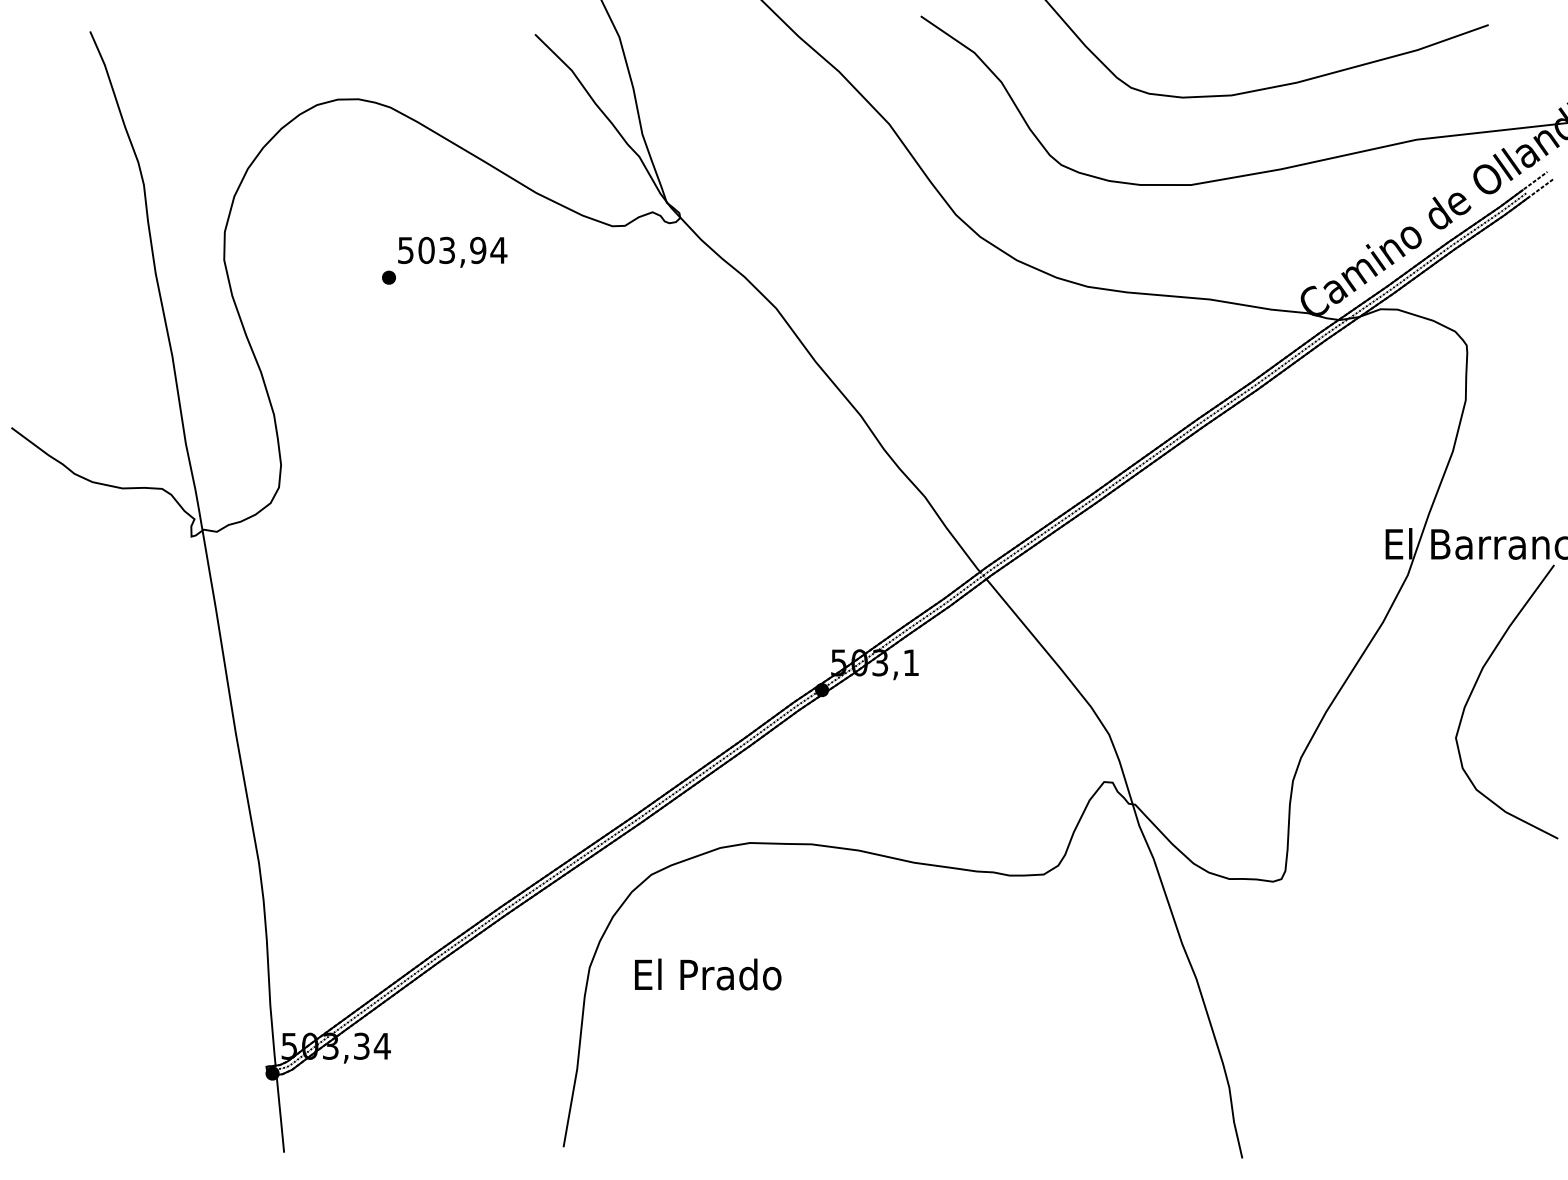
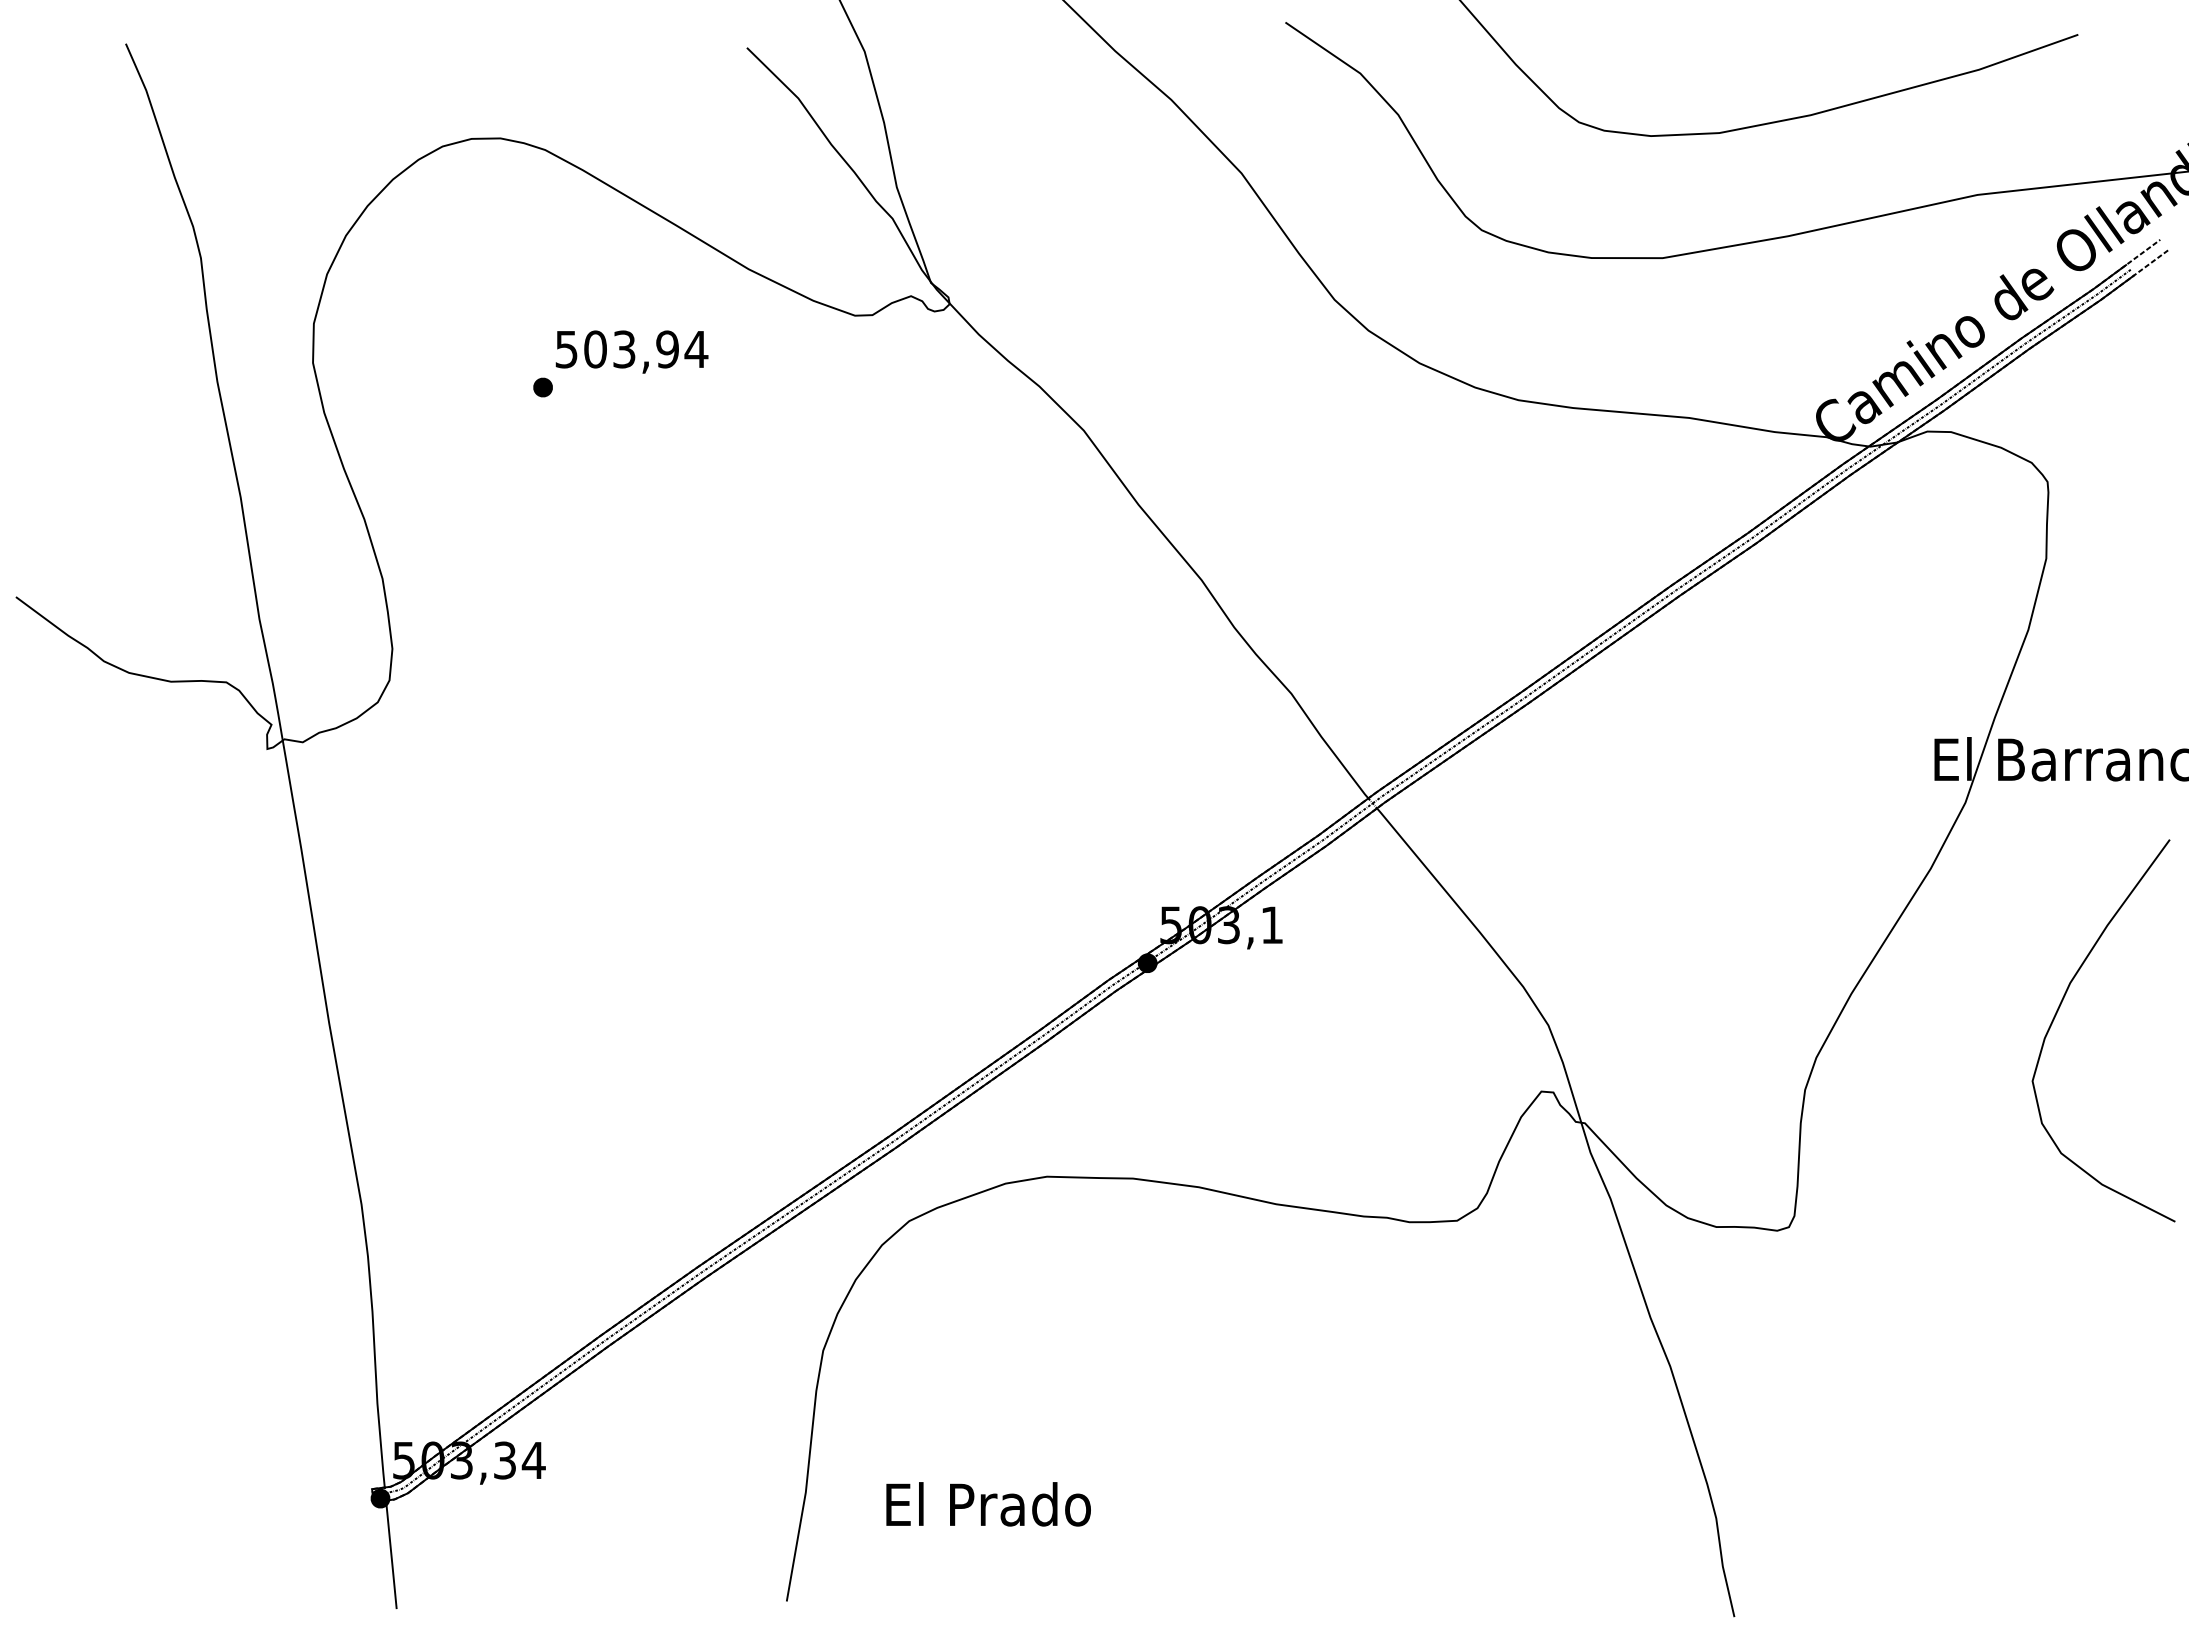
curve: (1475, 686) -> (2059, 1009), moved
text: (708, 974) -> (988, 1504), moved

